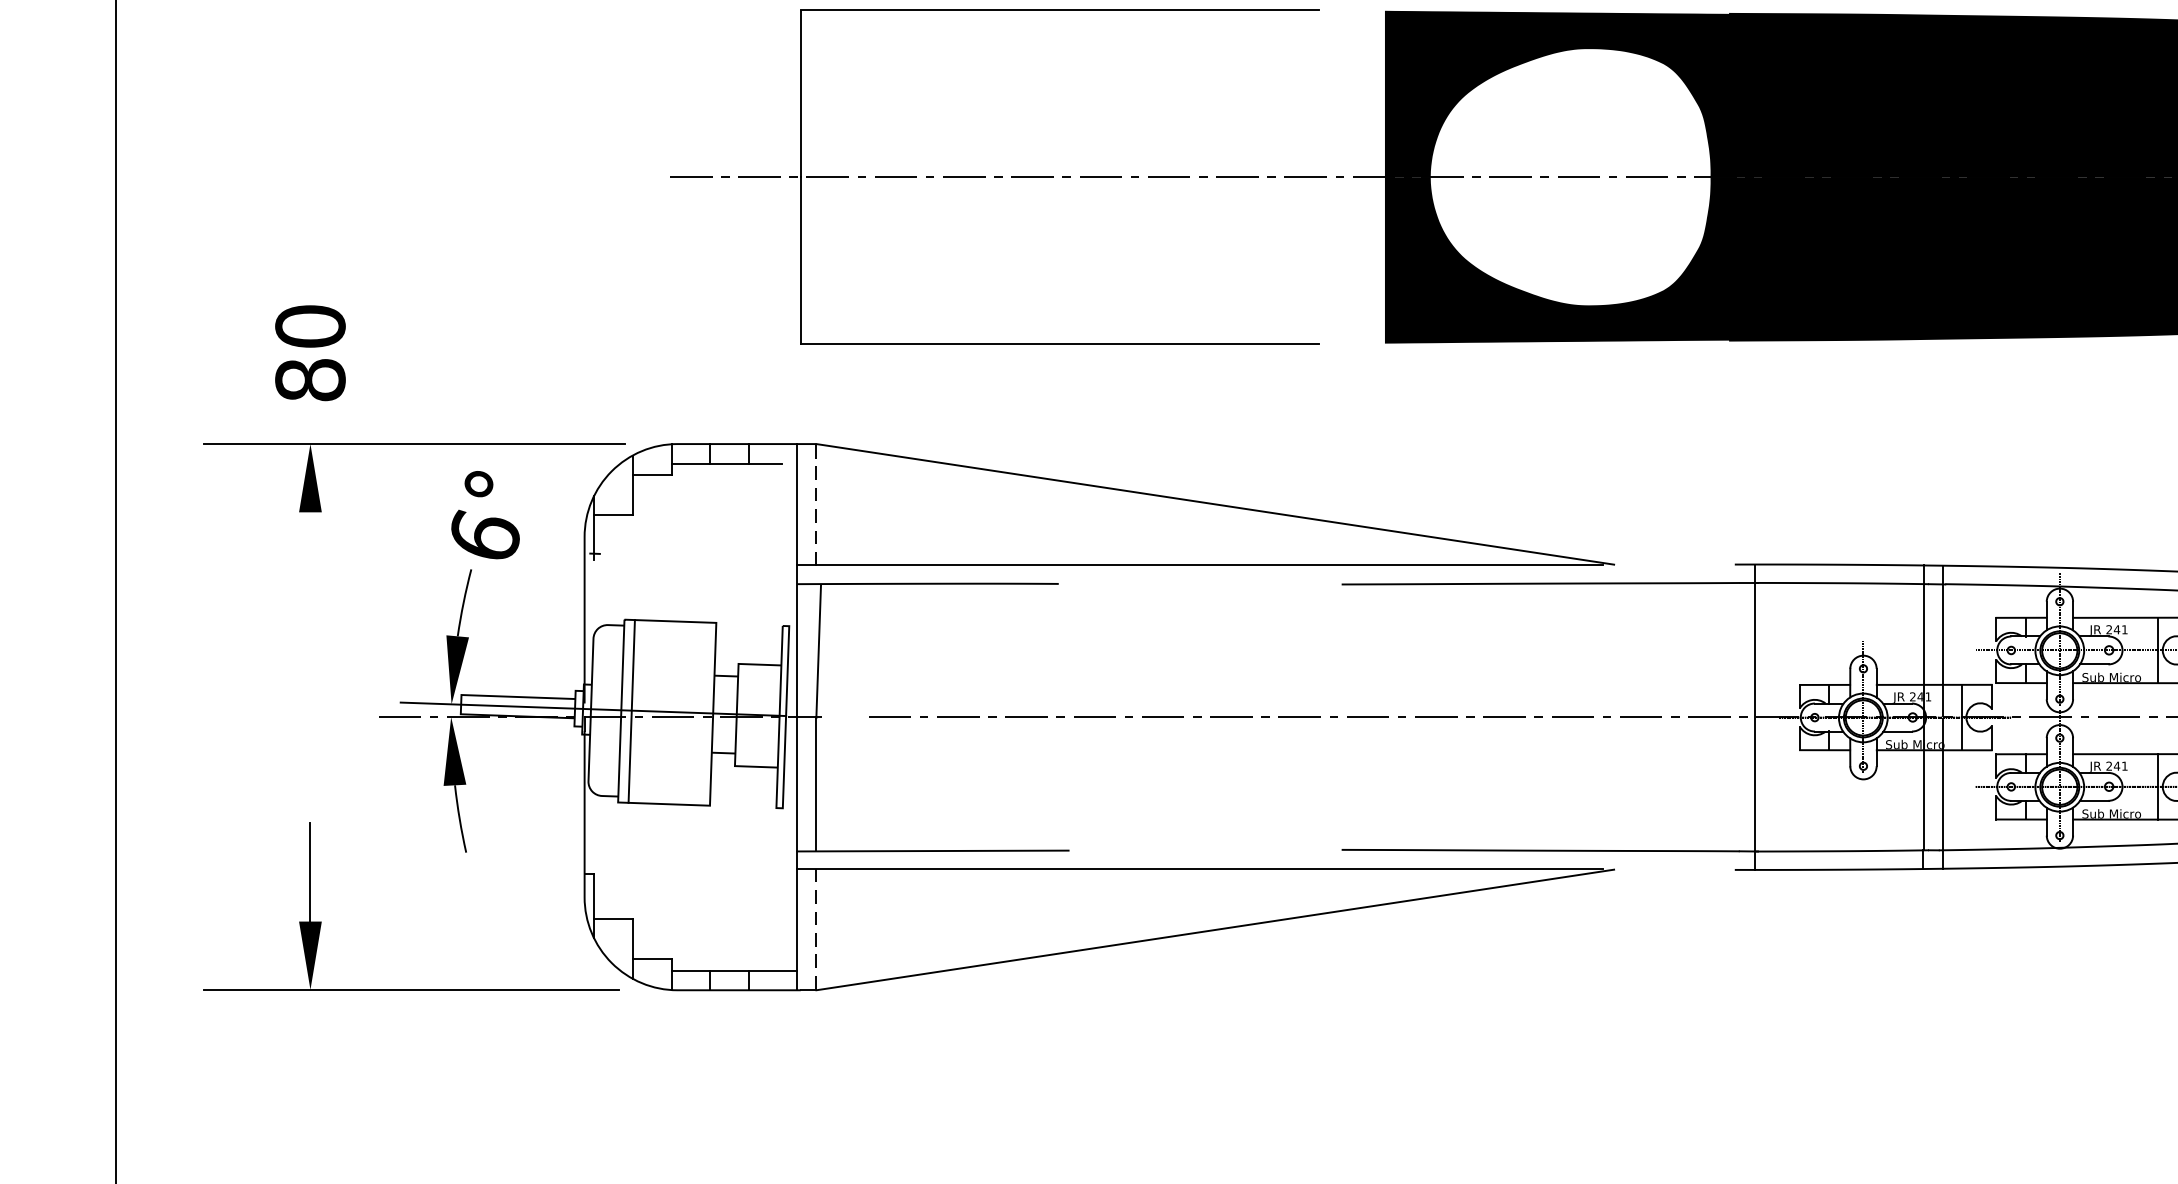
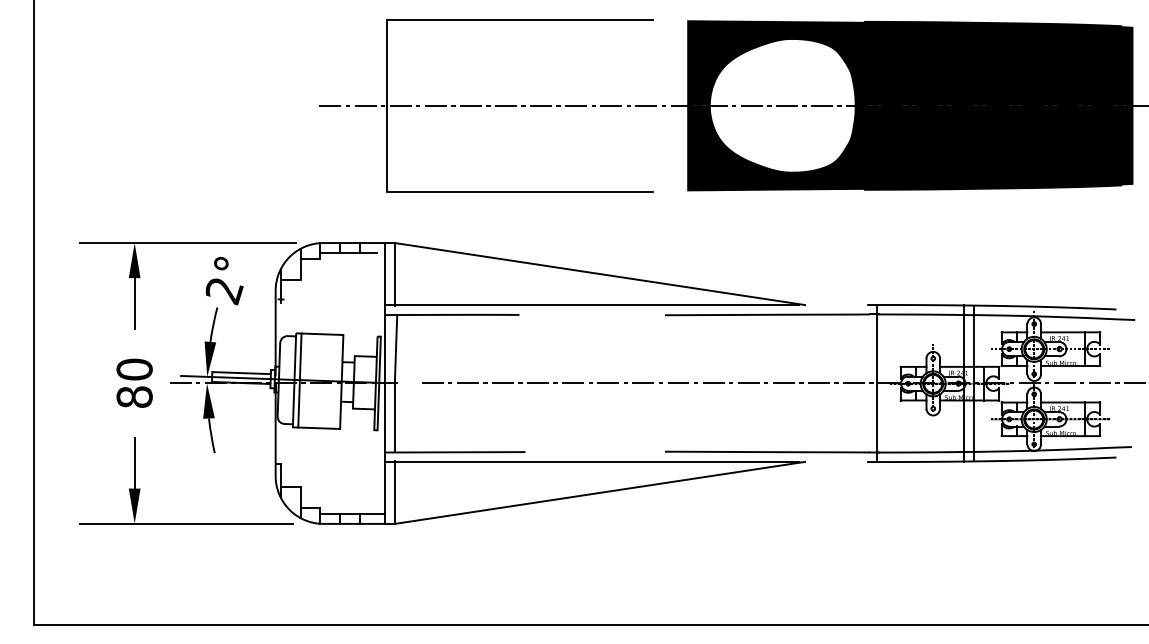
text: (310, 351) -> (134, 382), moved
line: (815, 503) -> (394, 273), dashed -> solid
text: (485, 538) -> (224, 291), 6° -> 2°
line: (310, 561) -> (134, 303), added
line: (815, 931) -> (394, 493), dashed -> solid

